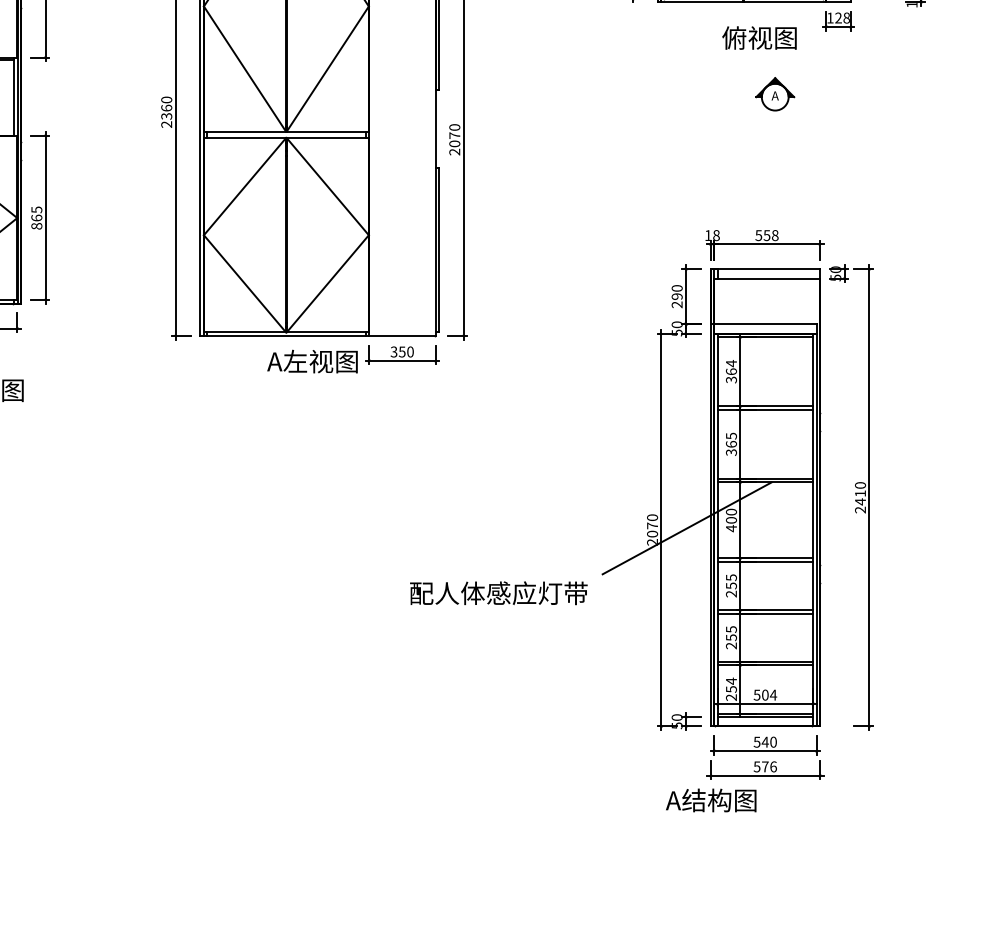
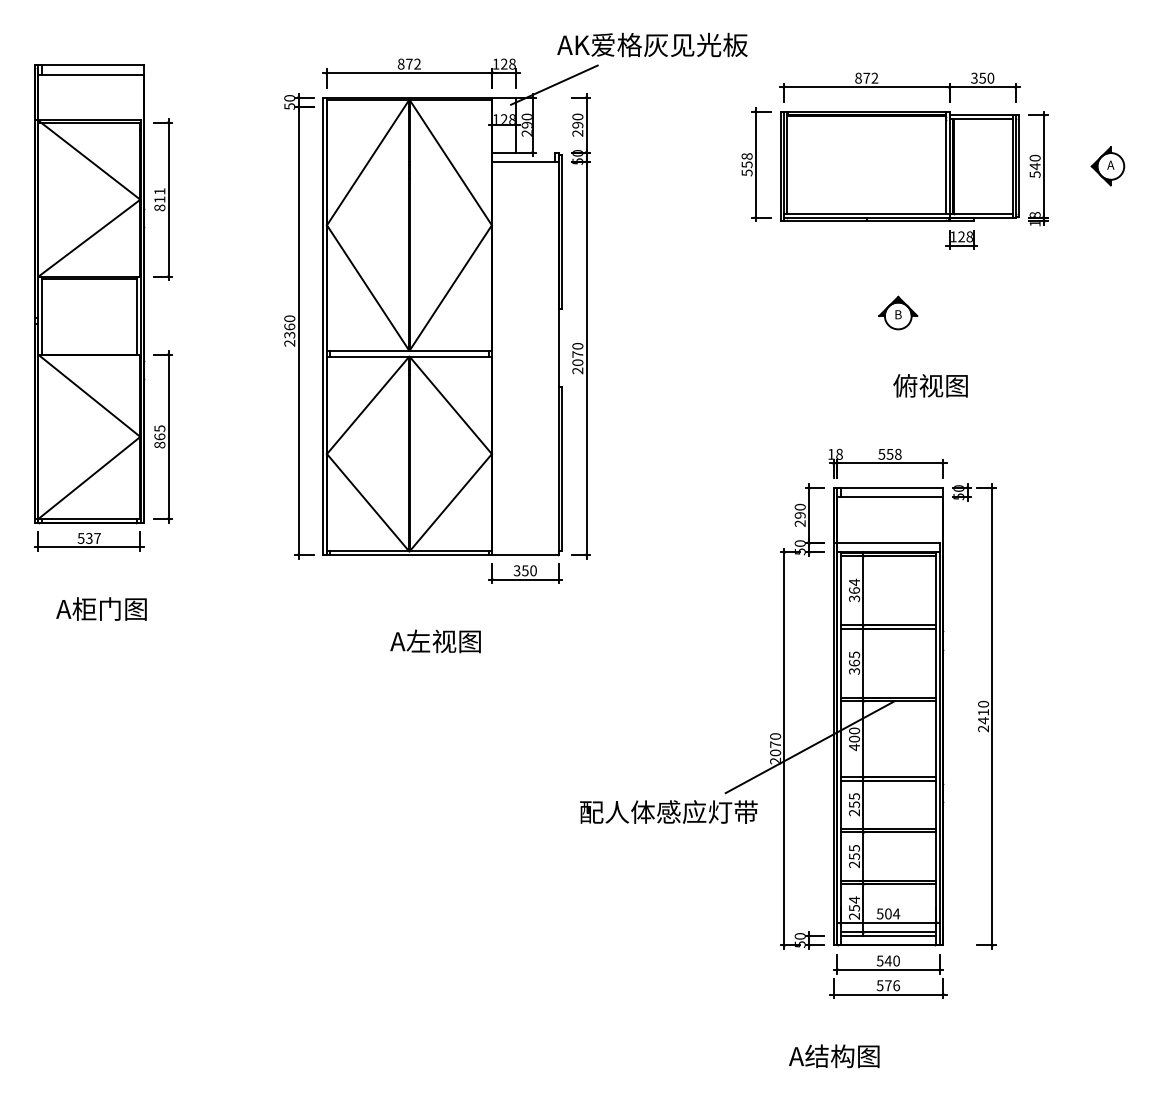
text: (759, 37) -> (930, 385), moved
text: (774, 95) -> (897, 314), A -> B
text: (312, 361) -> (435, 641), moved
text: (498, 592) -> (668, 811), moved
text: (711, 800) -> (834, 1056), moved

